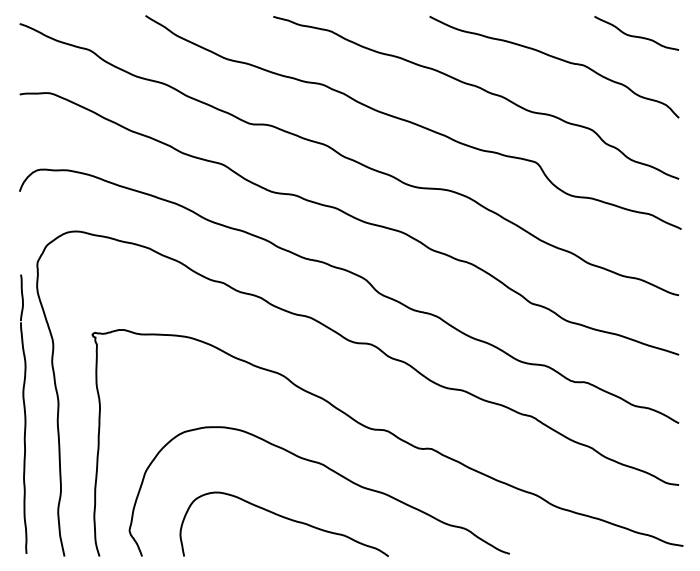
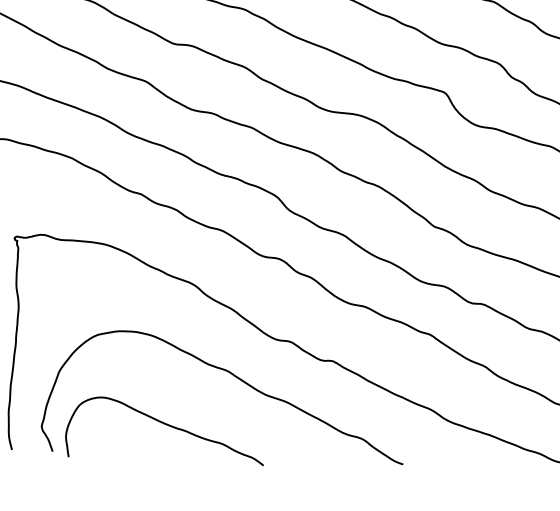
curve: (283, 518) -> (164, 425), moved

